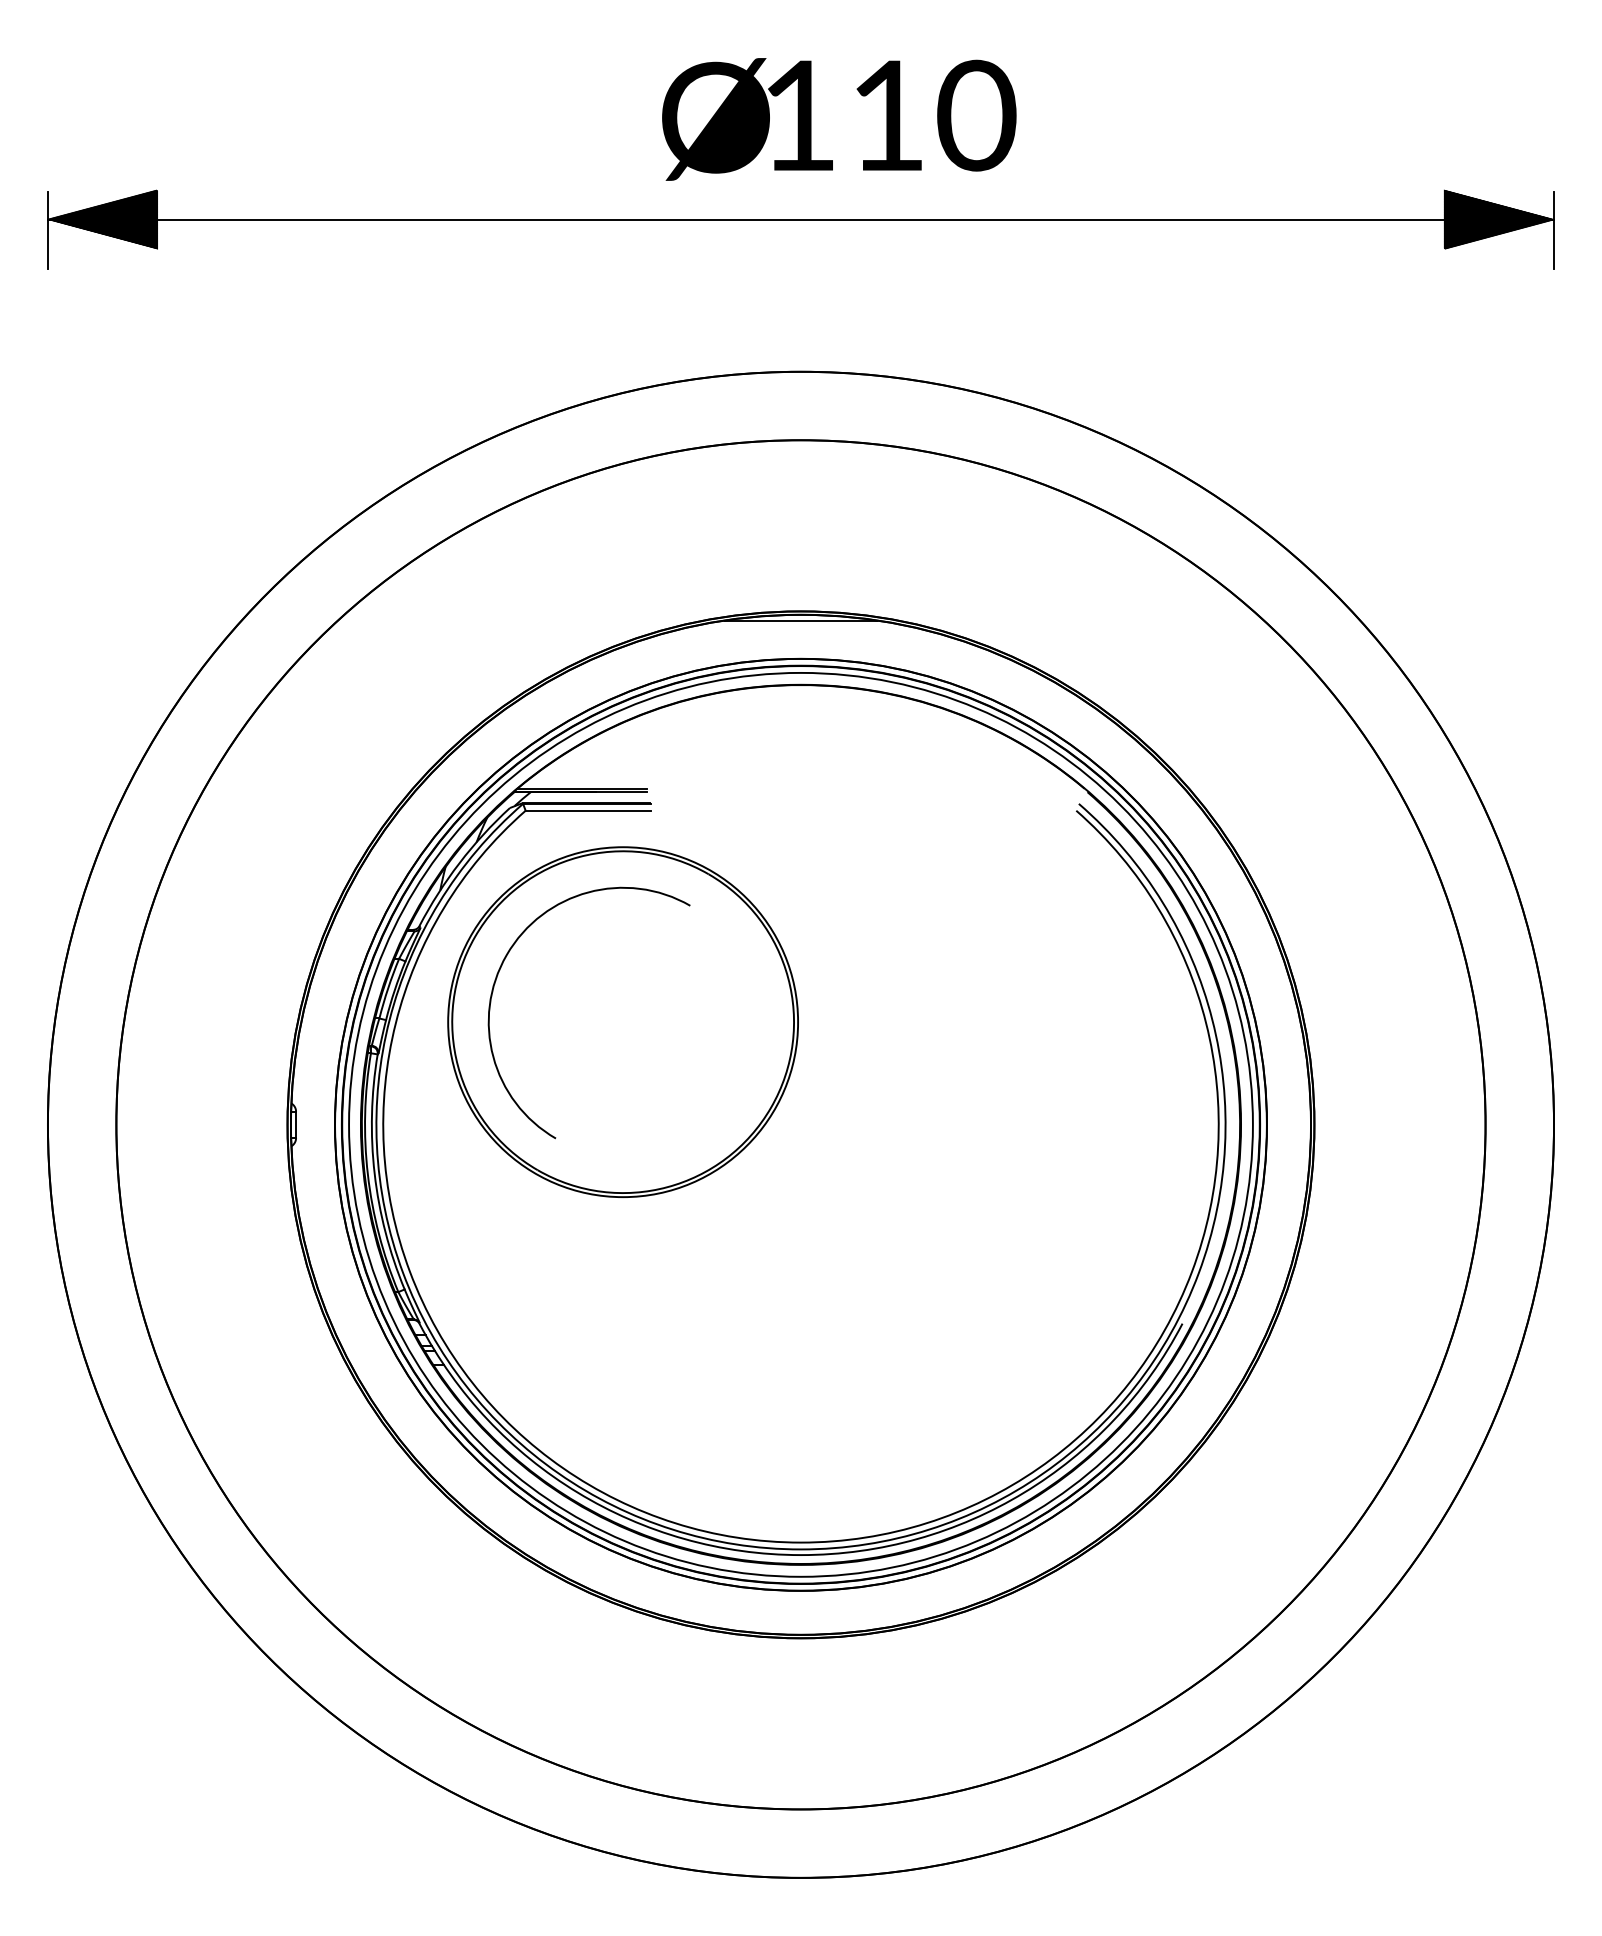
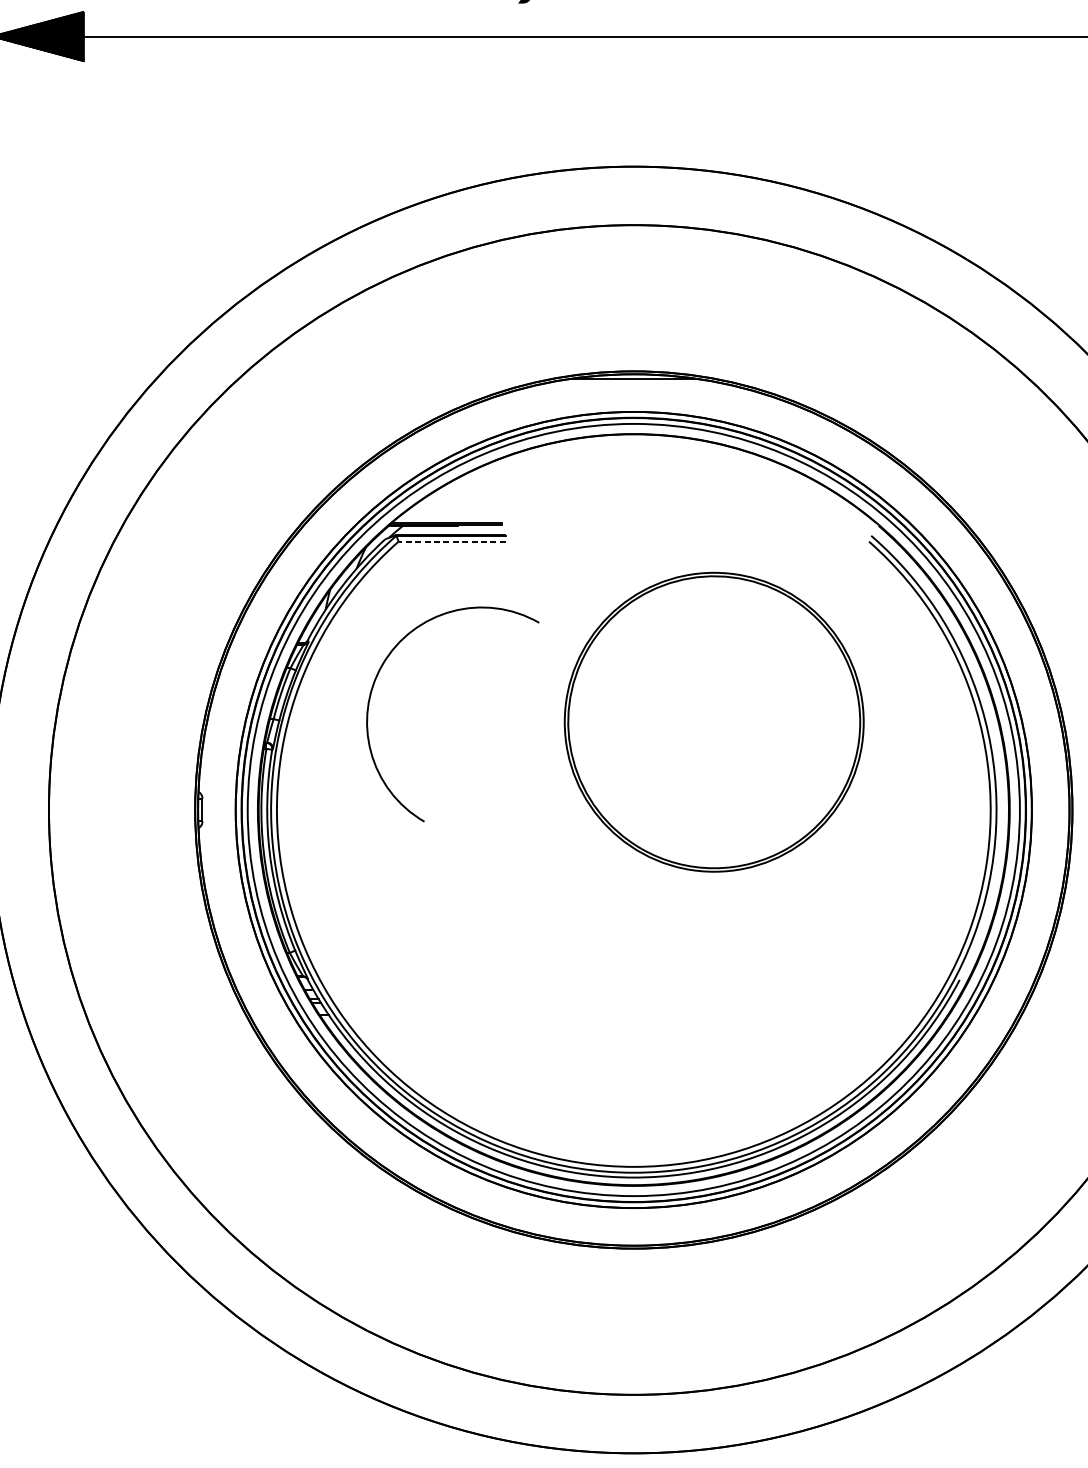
line: (588, 810) -> (452, 541), solid -> dashed
part: (622, 1021) -> (713, 721), moved

